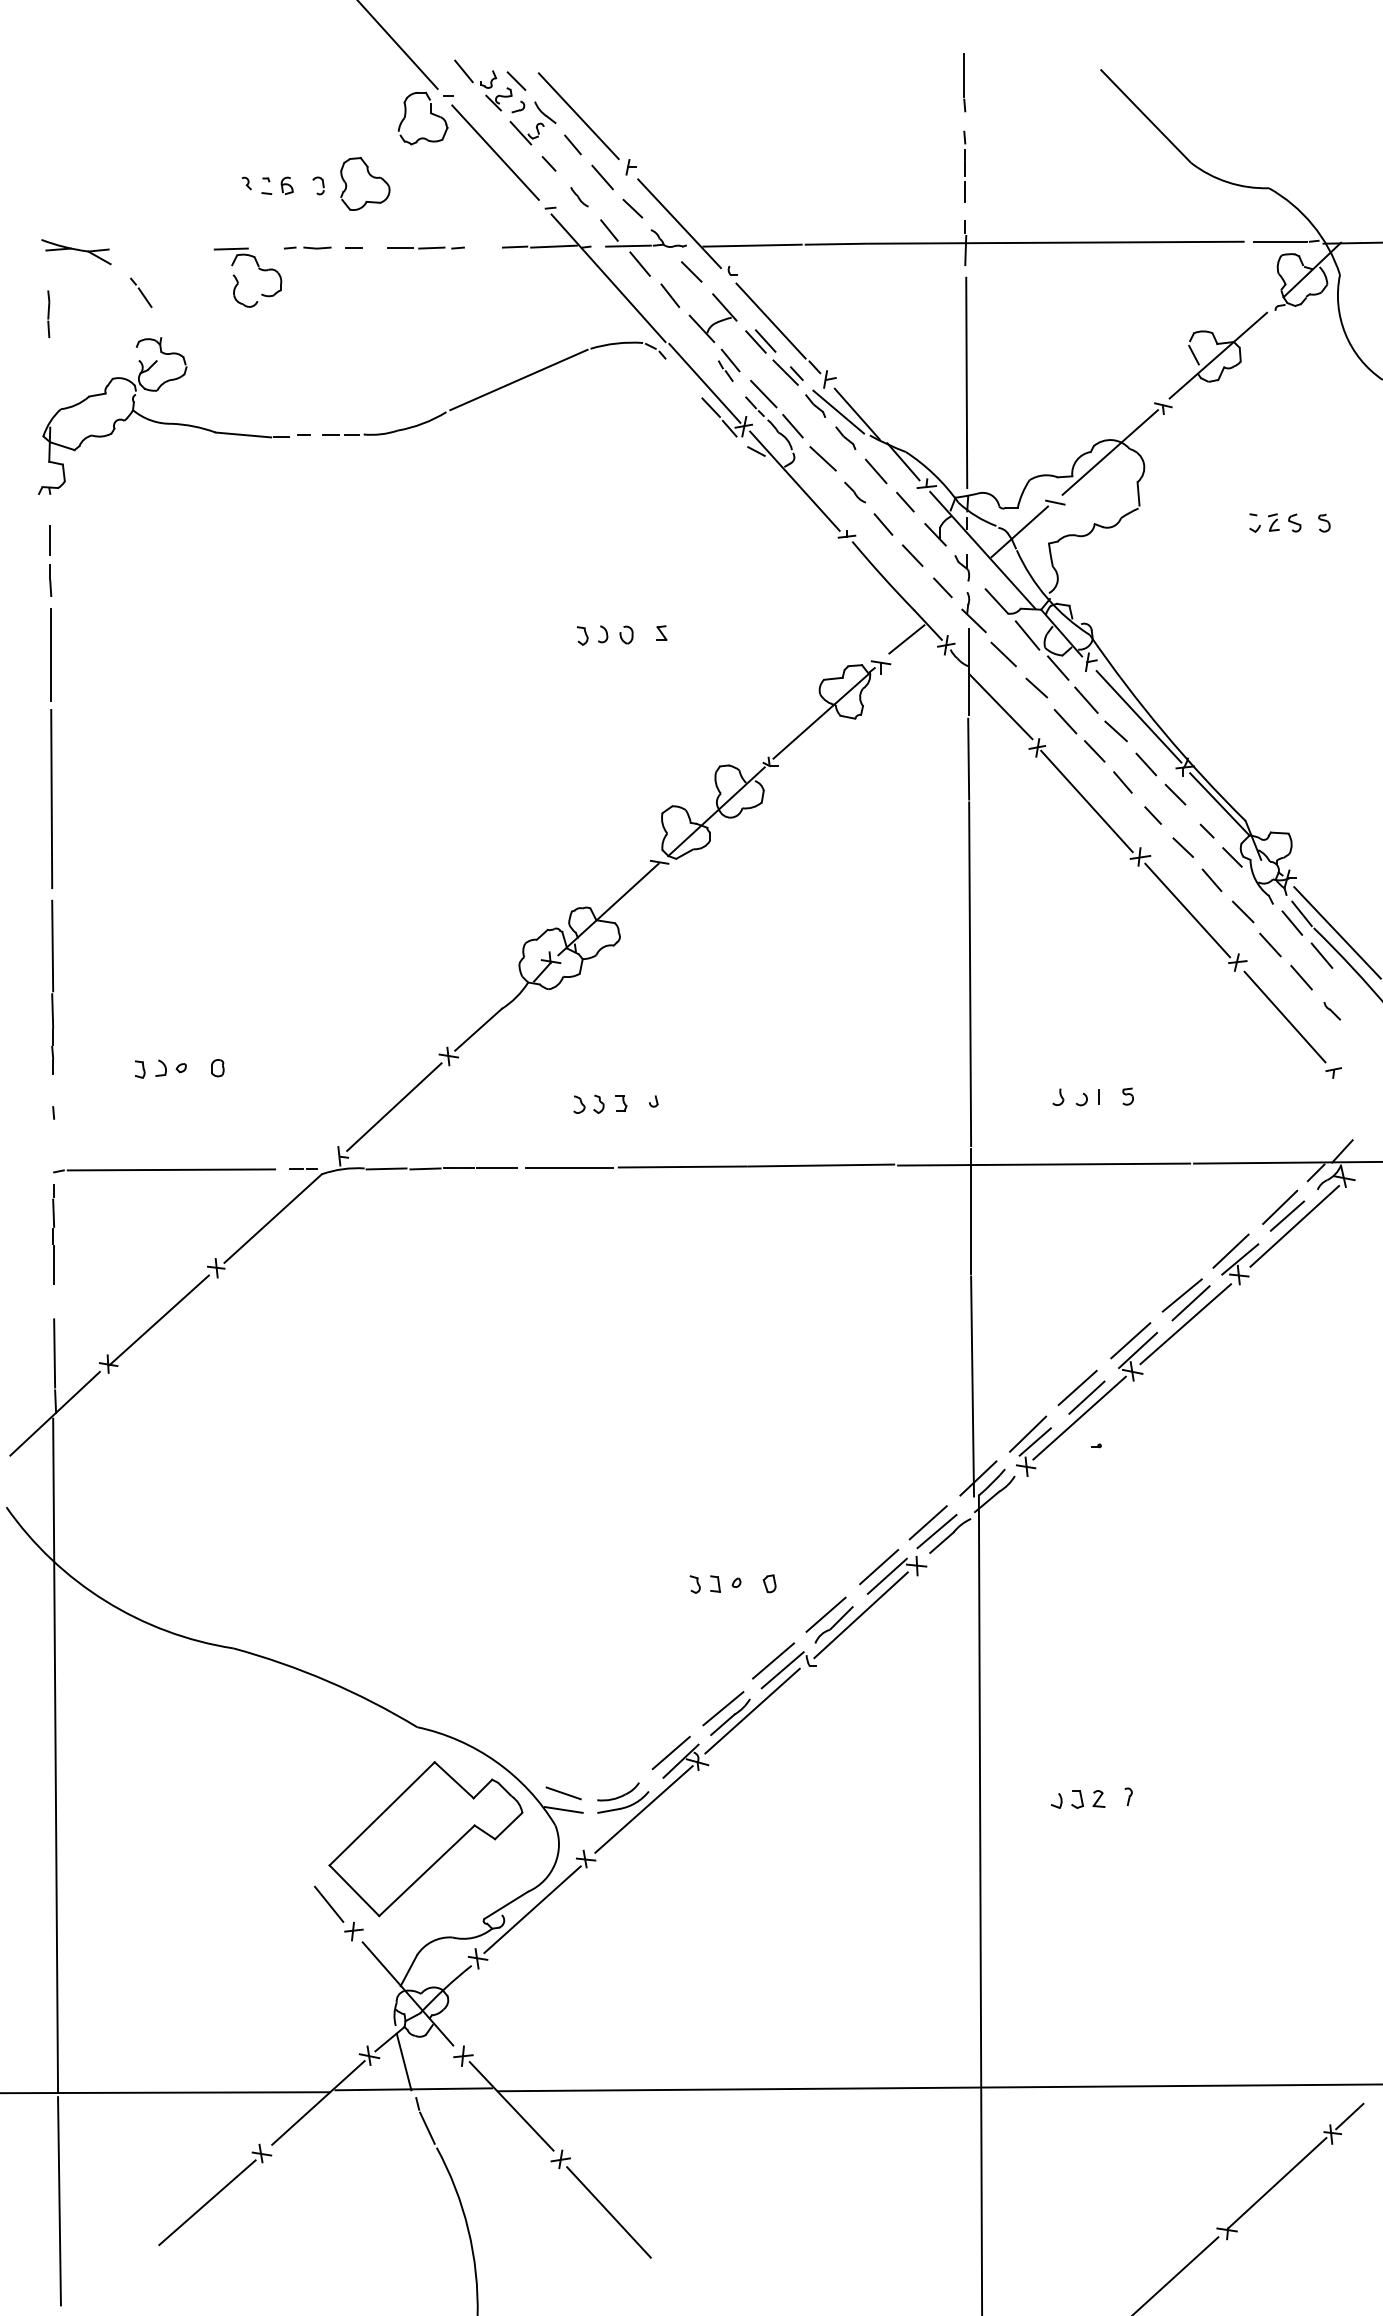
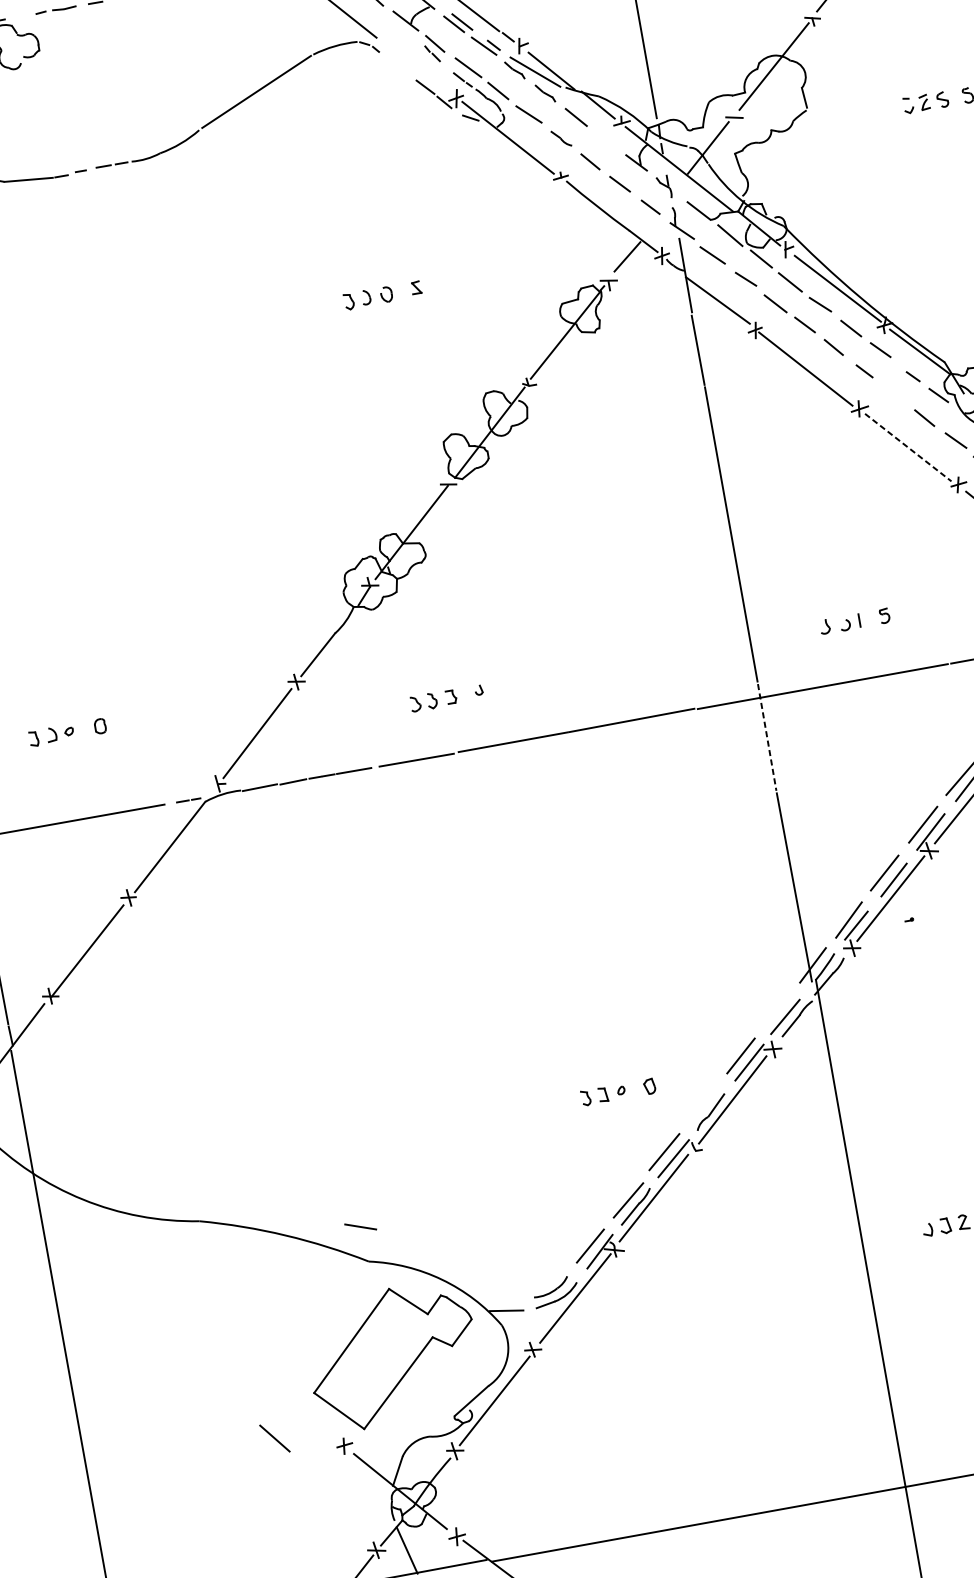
line: (704, 382) -> (416, 66), removed
line: (905, 501) -> (605, 138), removed
line: (1183, 847) -> (895, 394), removed
line: (1188, 910) -> (908, 447), solid -> dashed
line: (971, 1211) -> (767, 737), solid -> dashed
line: (927, 1522) -> (775, 1010), removed
line: (825, 1614) -> (702, 1104), removed
line: (563, 1793) -> (360, 1227), moved
line: (329, 1903) -> (275, 1437), moved

